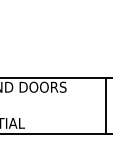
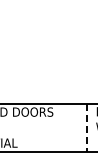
line: (105, 106) -> (86, 128), solid -> dashed

